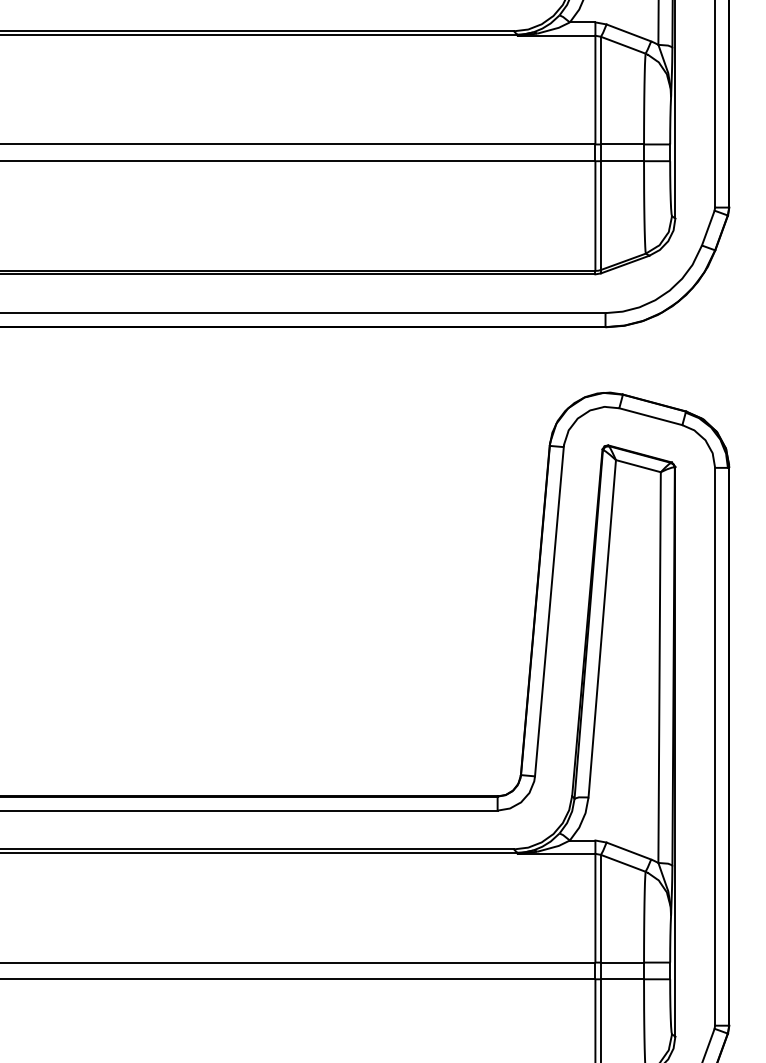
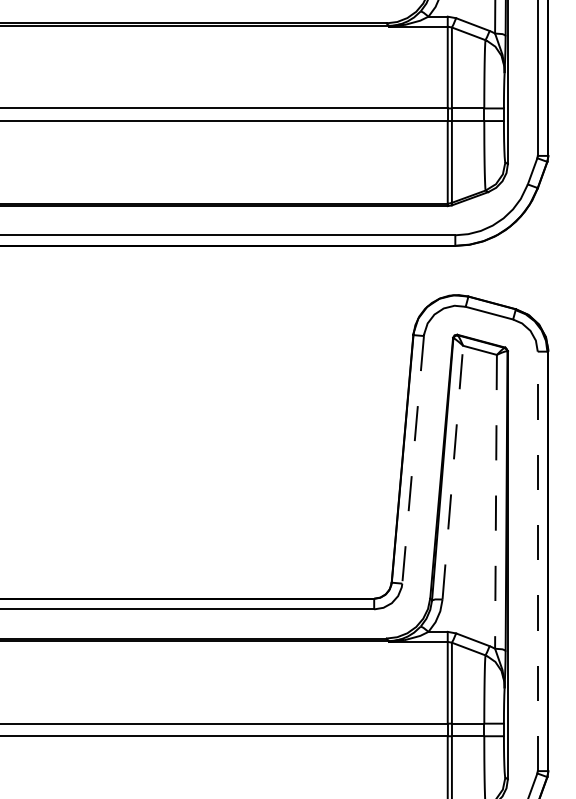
line: (549, 612) -> (413, 460), solid -> dashed
line: (601, 628) -> (452, 472), solid -> dashed
line: (660, 667) -> (496, 501), solid -> dashed
line: (714, 746) -> (537, 561), solid -> dashed

